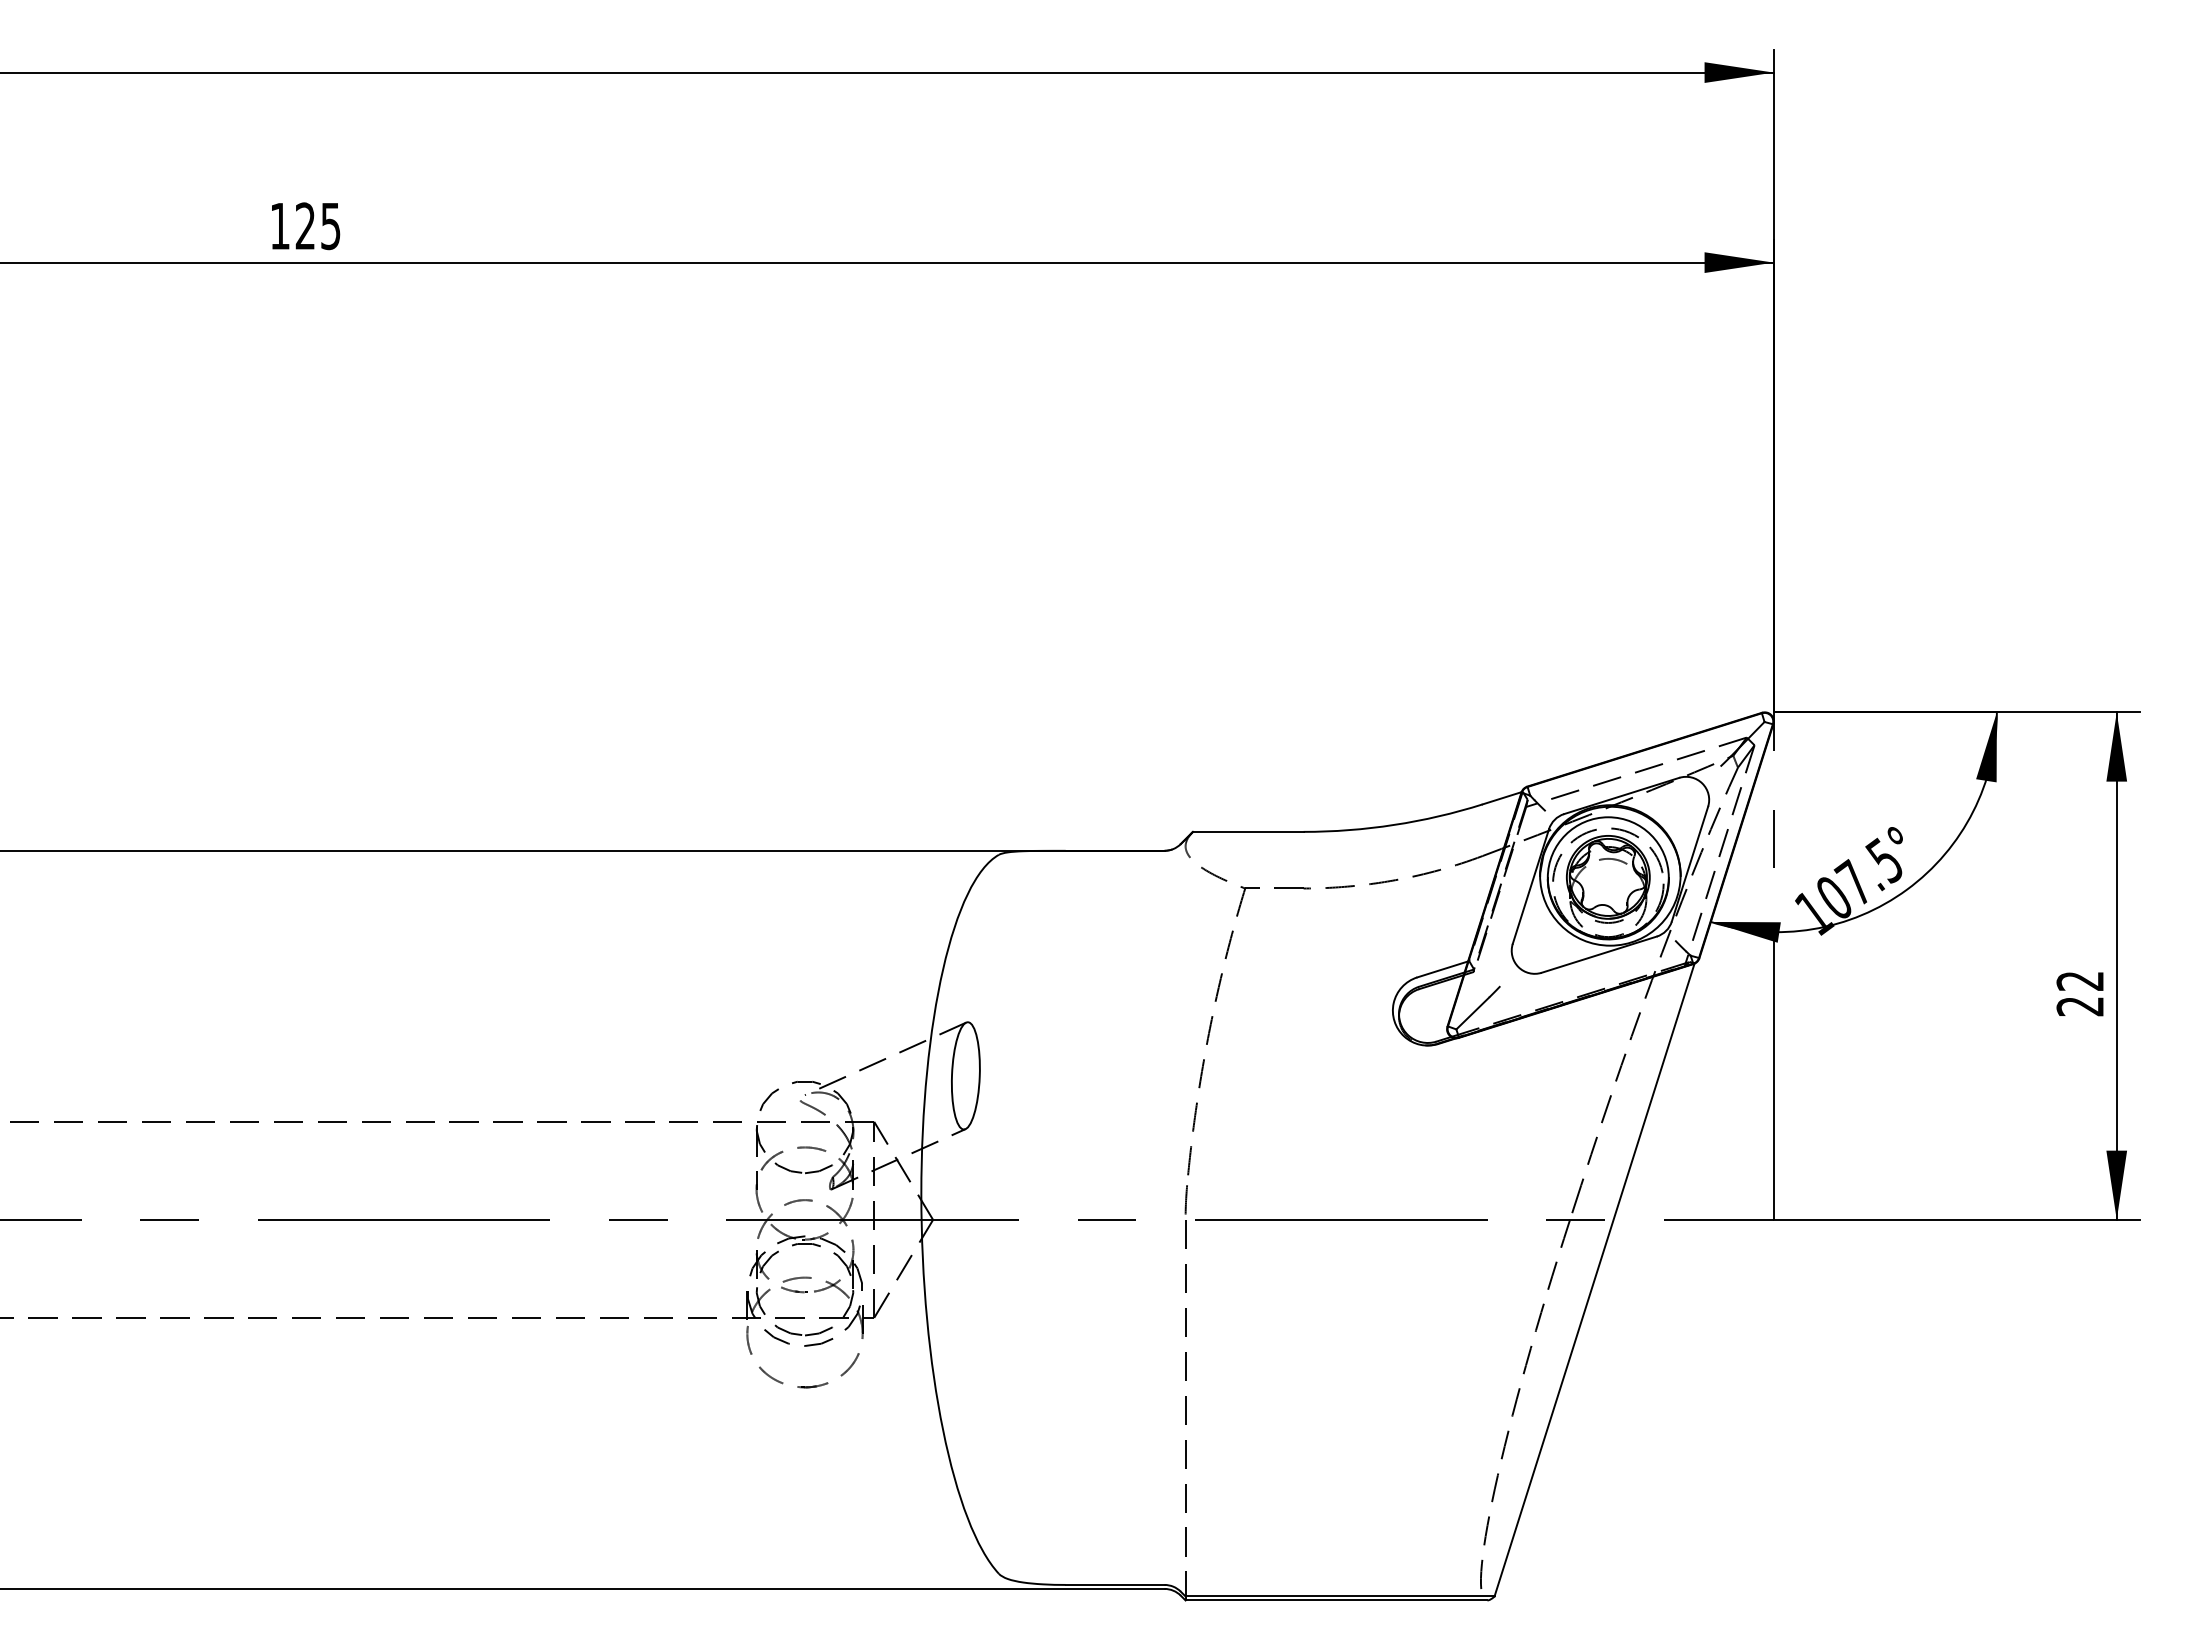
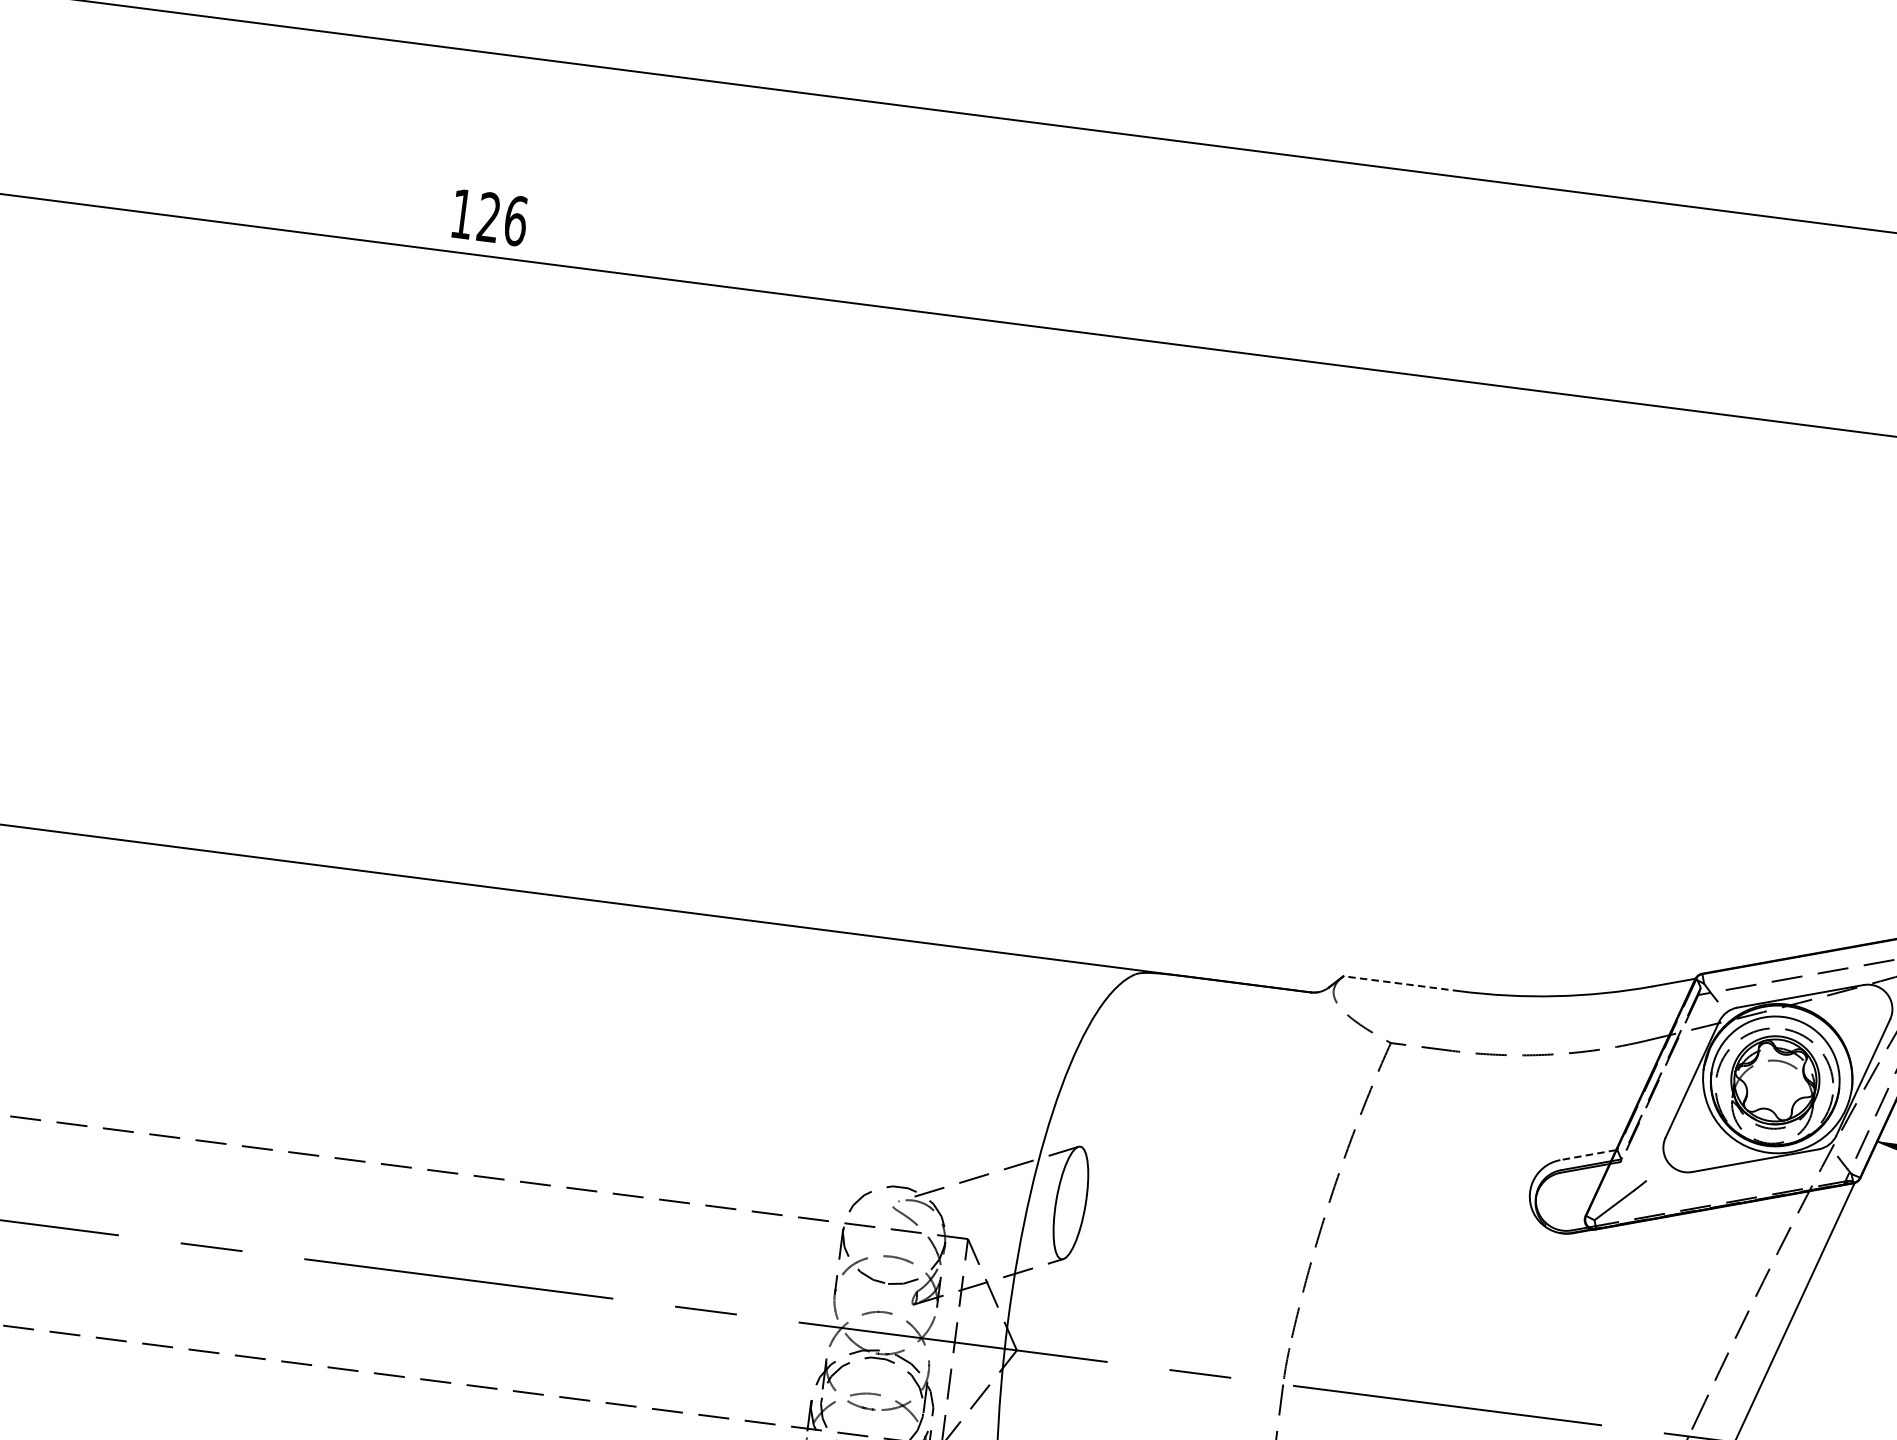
text: (331, 226) -> (516, 221), 125 -> 126
line: (1247, 831) -> (1400, 983), solid -> dashed
line: (1442, 969) -> (1588, 1155), solid -> dashed

